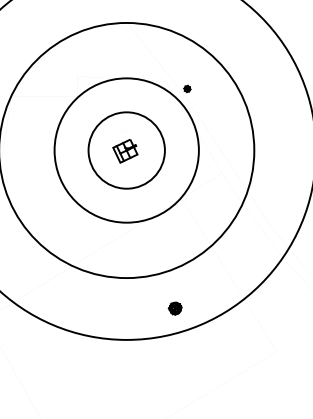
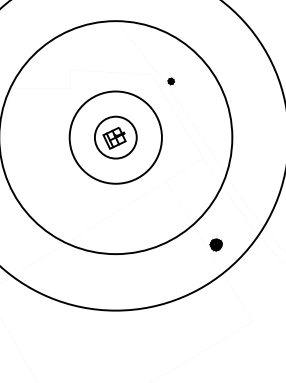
circle: (126, 150) -> (115, 137), size x0.6
circle: (126, 150) -> (115, 137), size x0.7
part: (174, 308) -> (215, 244), moved

